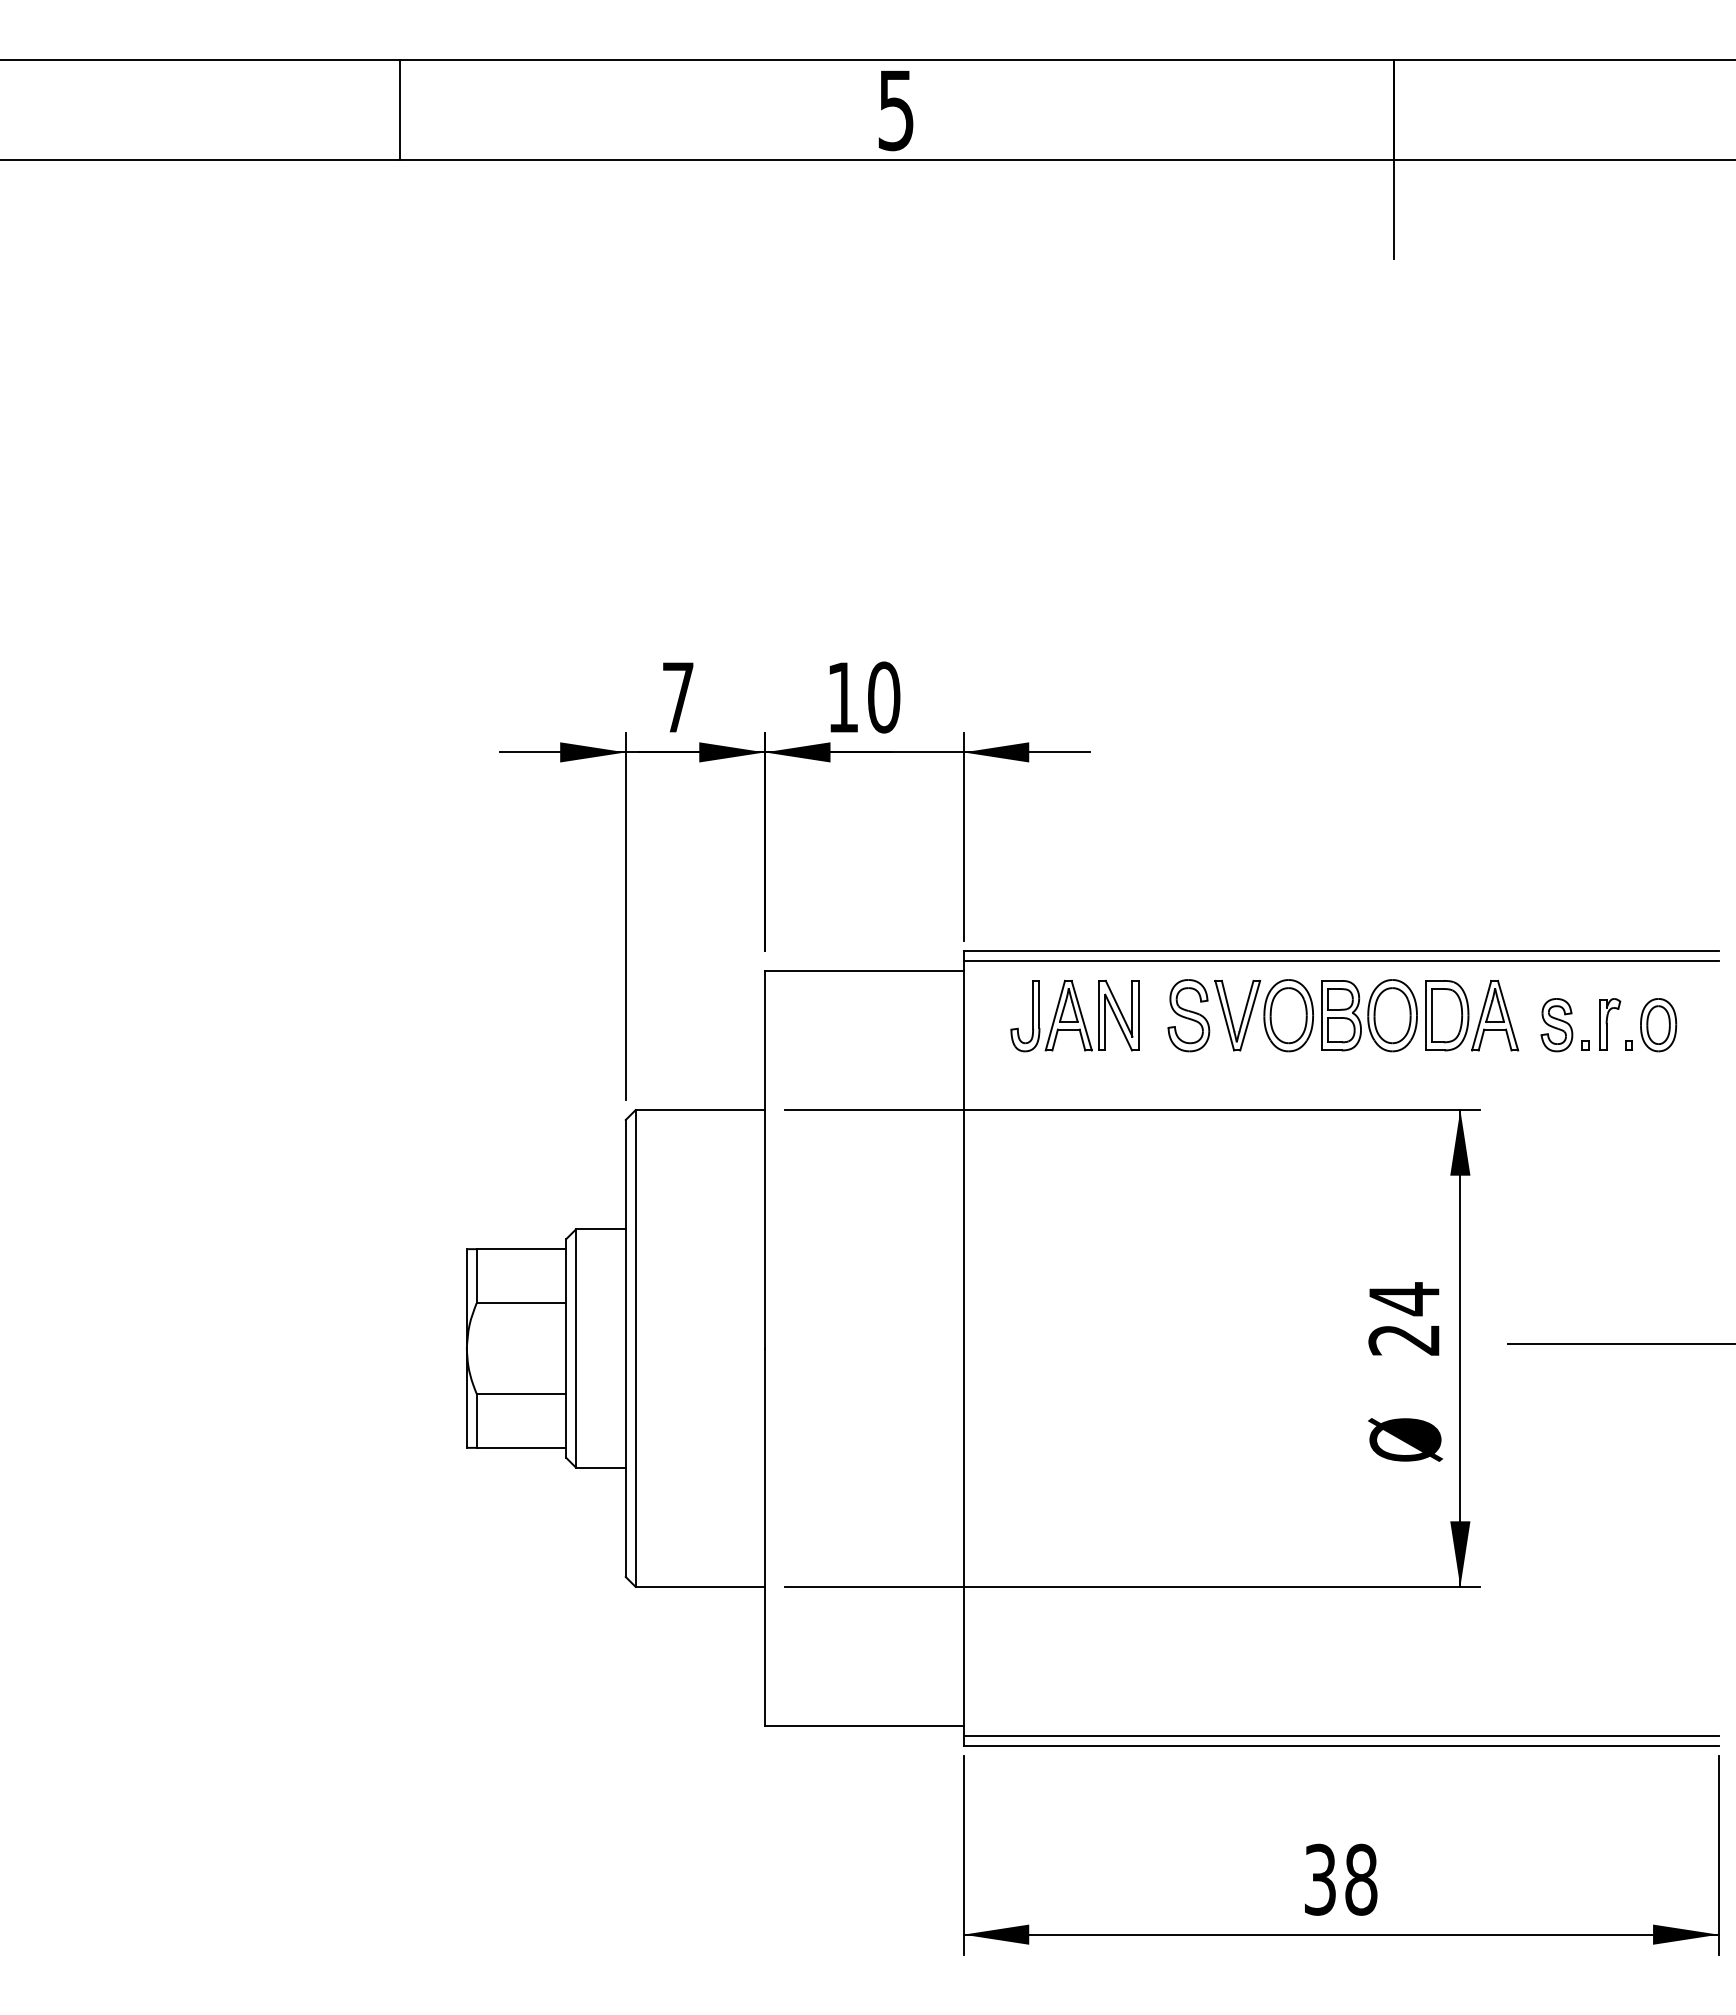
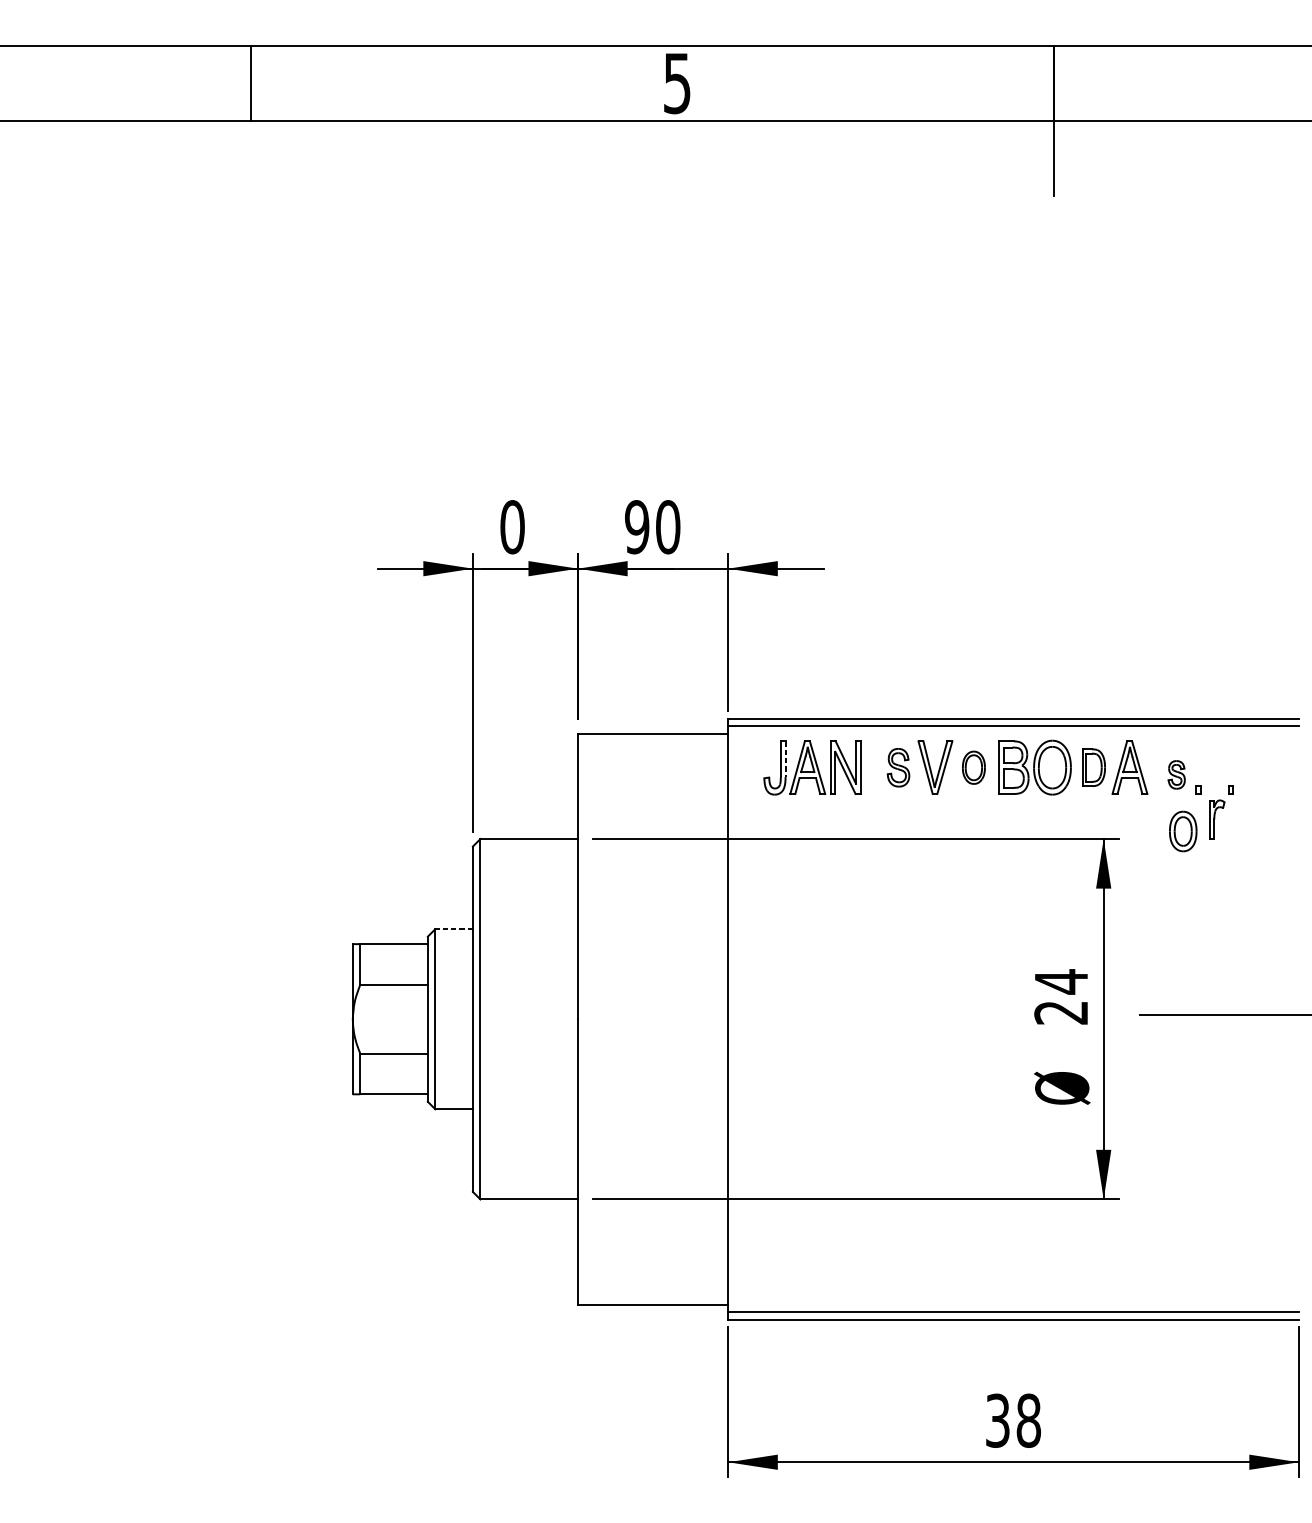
line: (400, 109) -> (251, 82), moved
text: (678, 697) -> (512, 527), 7 -> 0
text: (842, 697) -> (636, 527), 10 -> 90
line: (1039, 1004) -> (785, 759), solid -> dashed
part: (1188, 1015) -> (898, 767), size x0.7
part: (1288, 1015) -> (973, 767), size x0.6
part: (1447, 1015) -> (1093, 767), size x0.7
part: (1610, 1024) -> (1217, 819), moved
part: (1556, 1025) -> (1176, 775), size x0.7
part: (1658, 1025) -> (1183, 831), moved
line: (600, 1229) -> (453, 929), solid -> dashed

